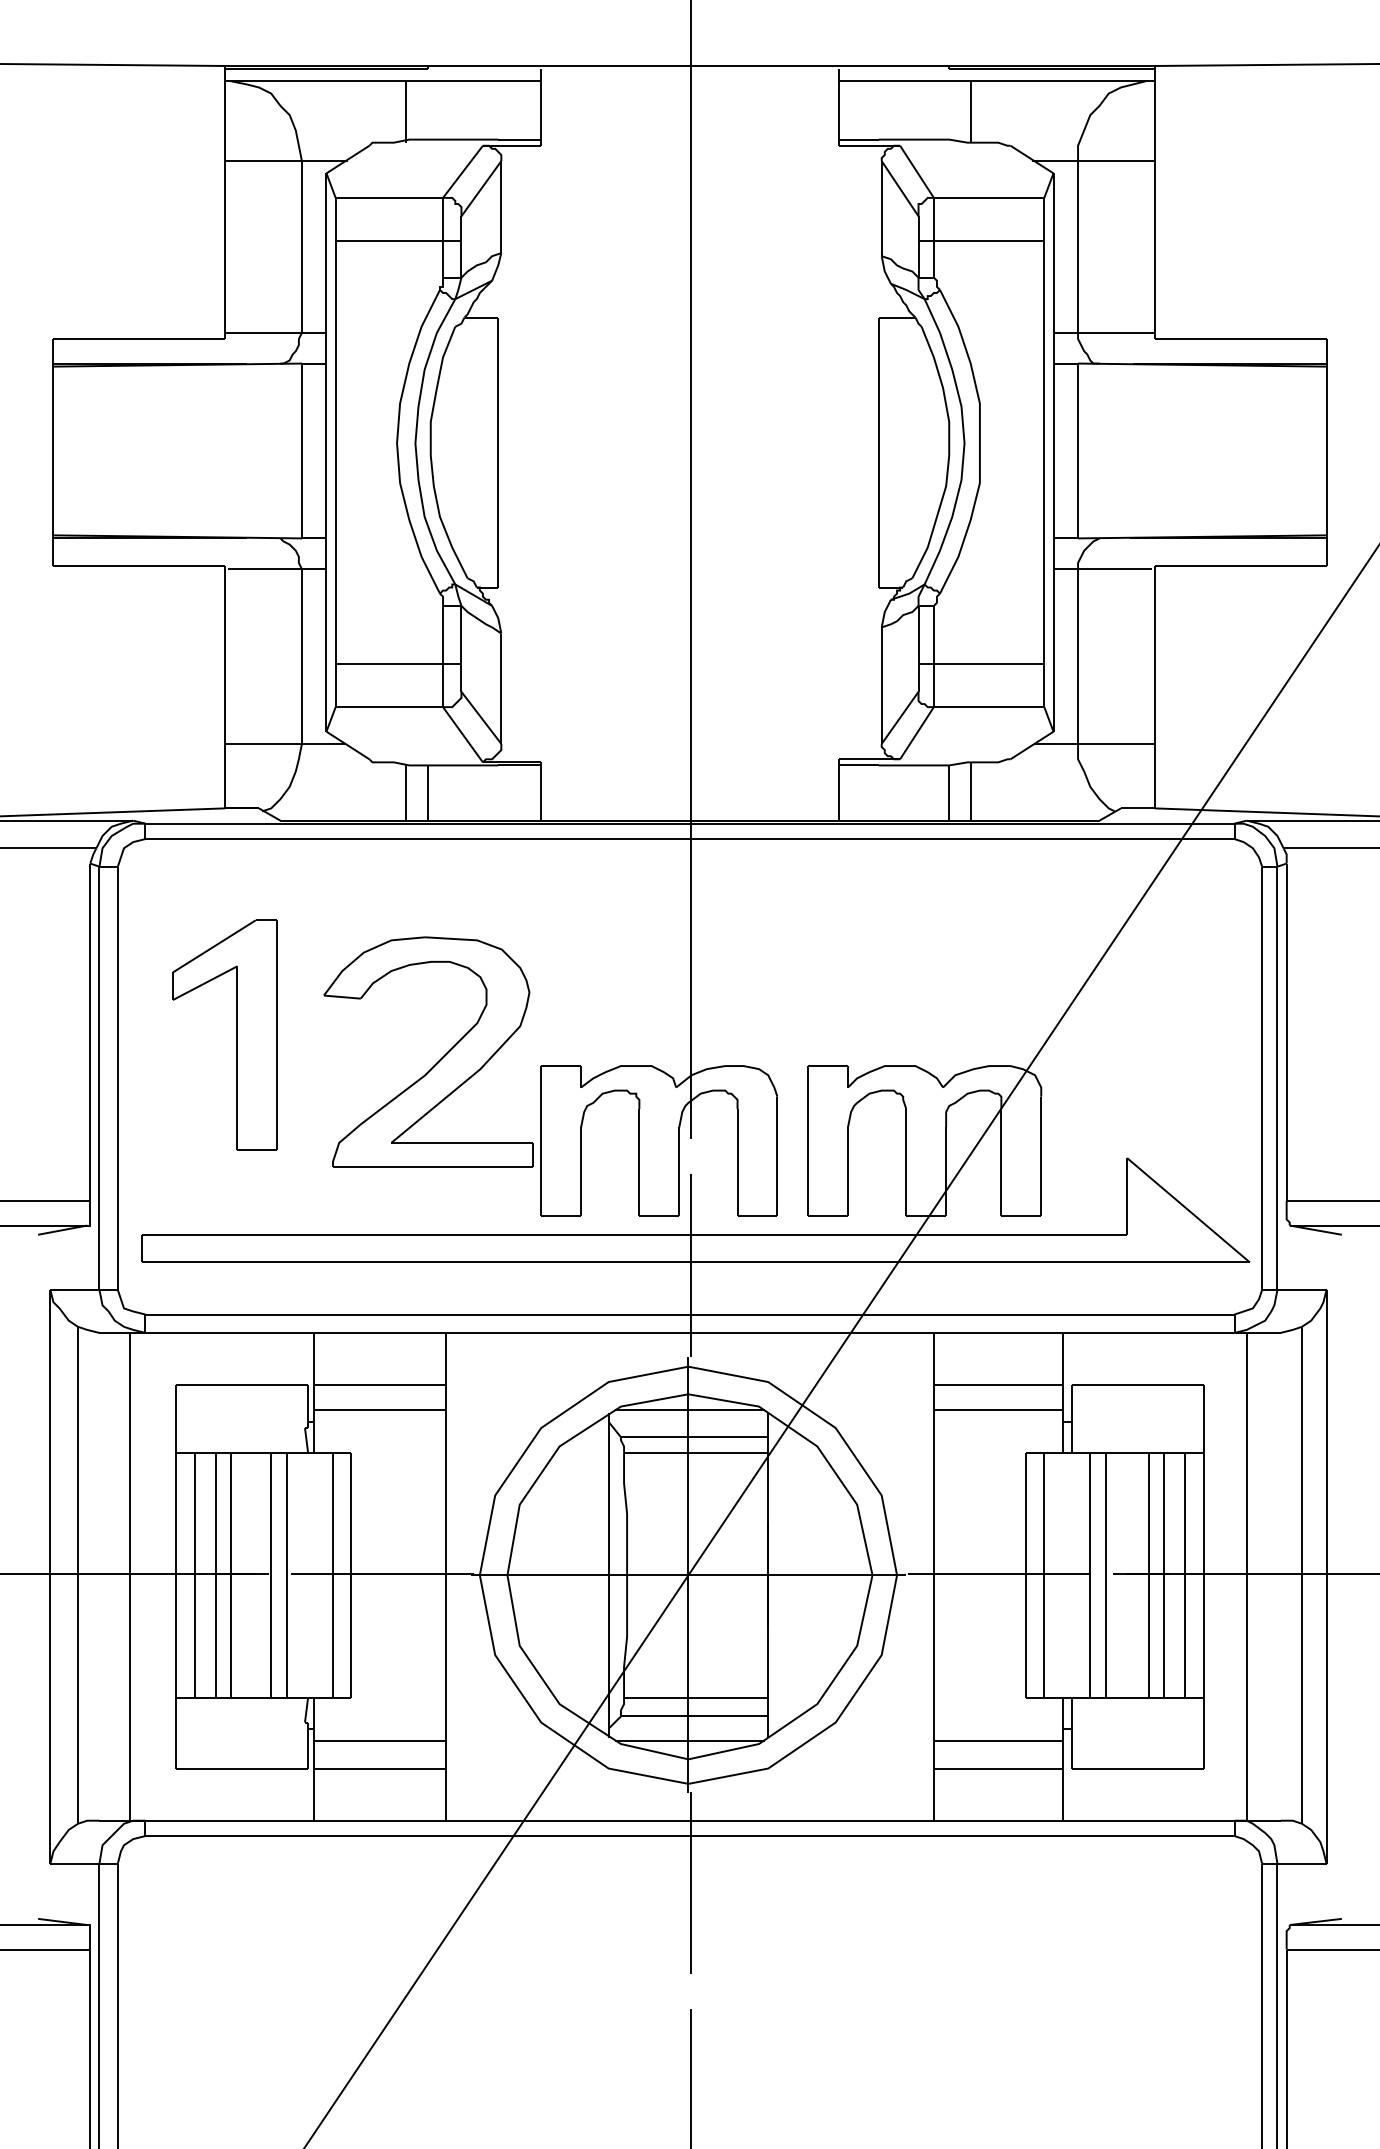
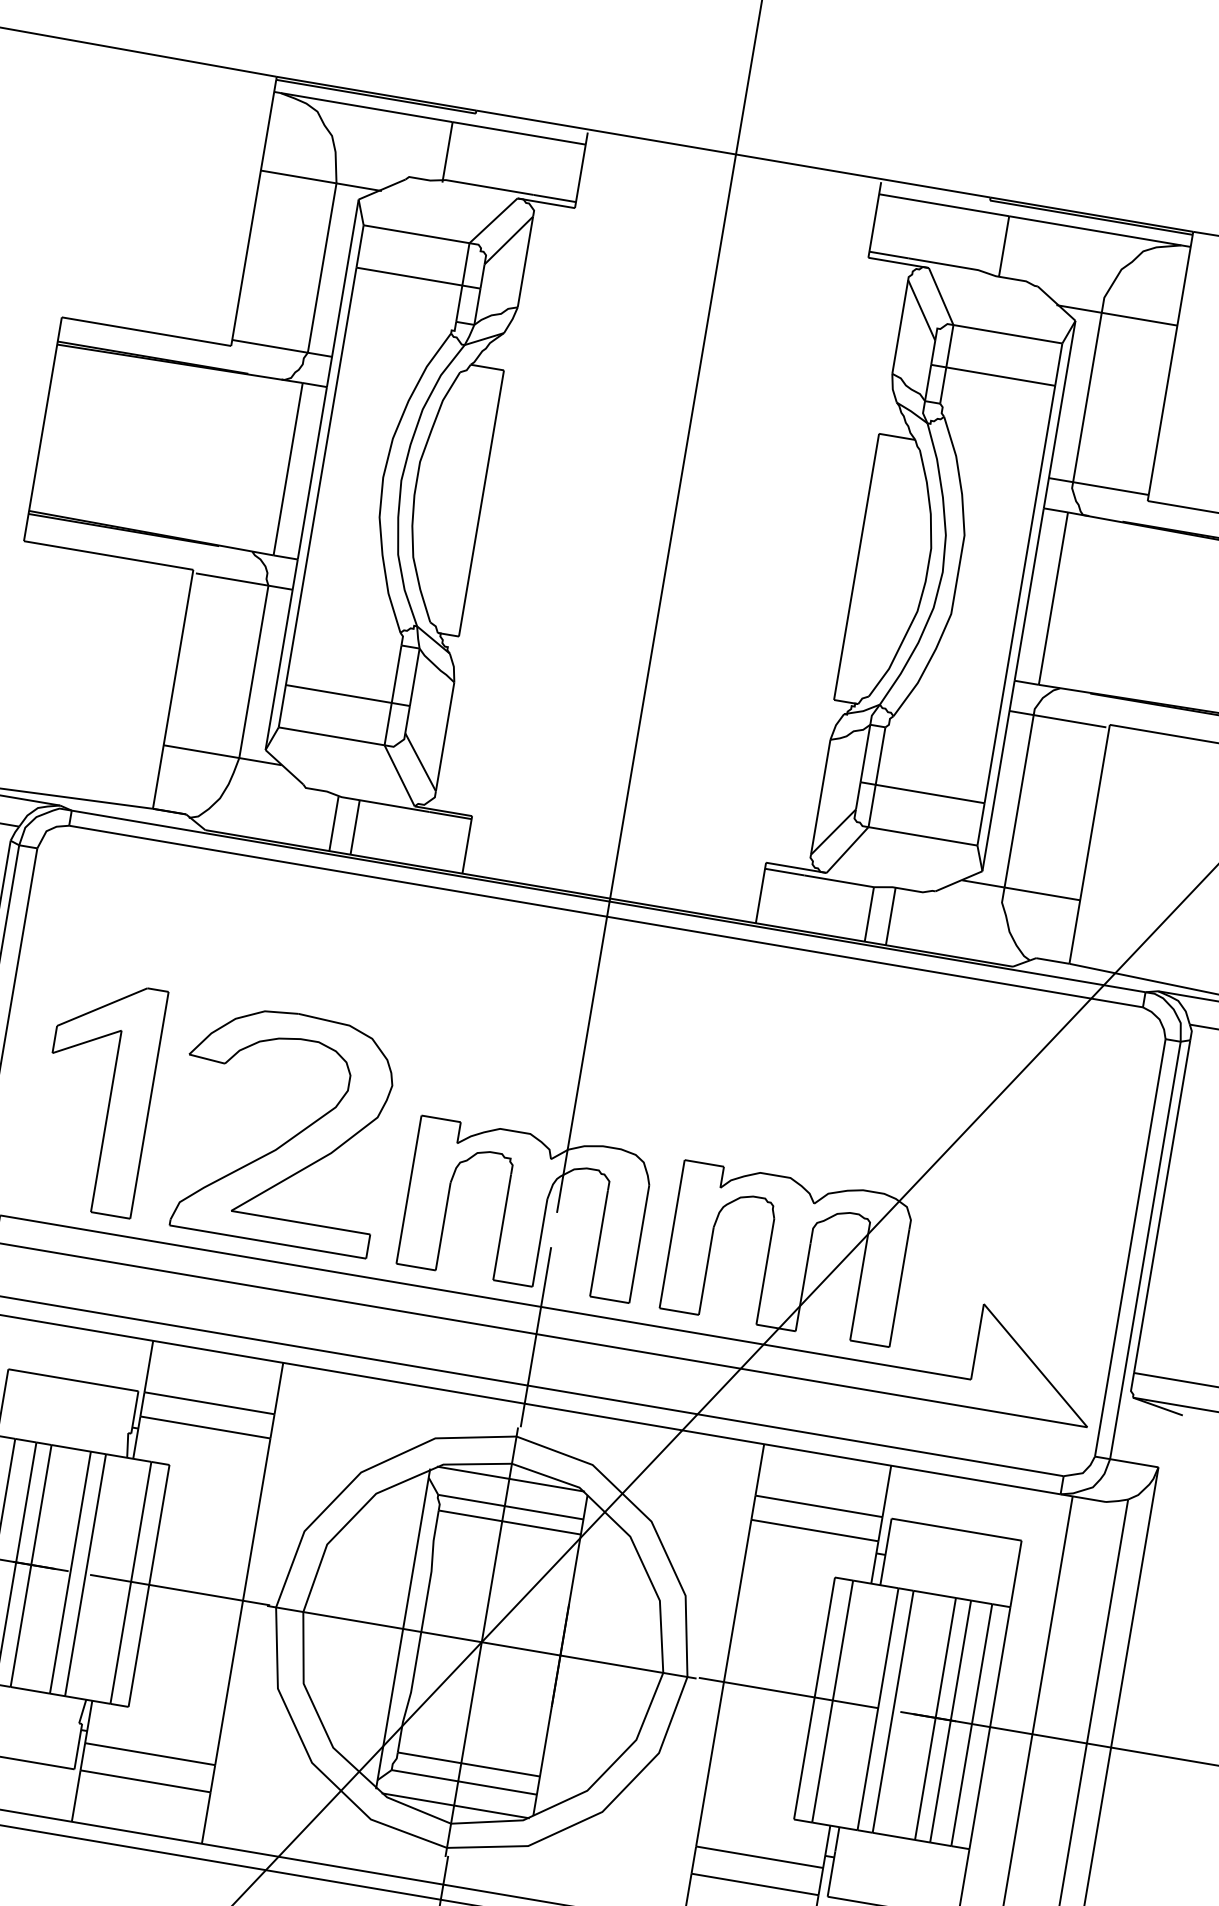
part: (236, 1034) -> (109, 1097), moved
part: (438, 1060) -> (291, 1137), moved

